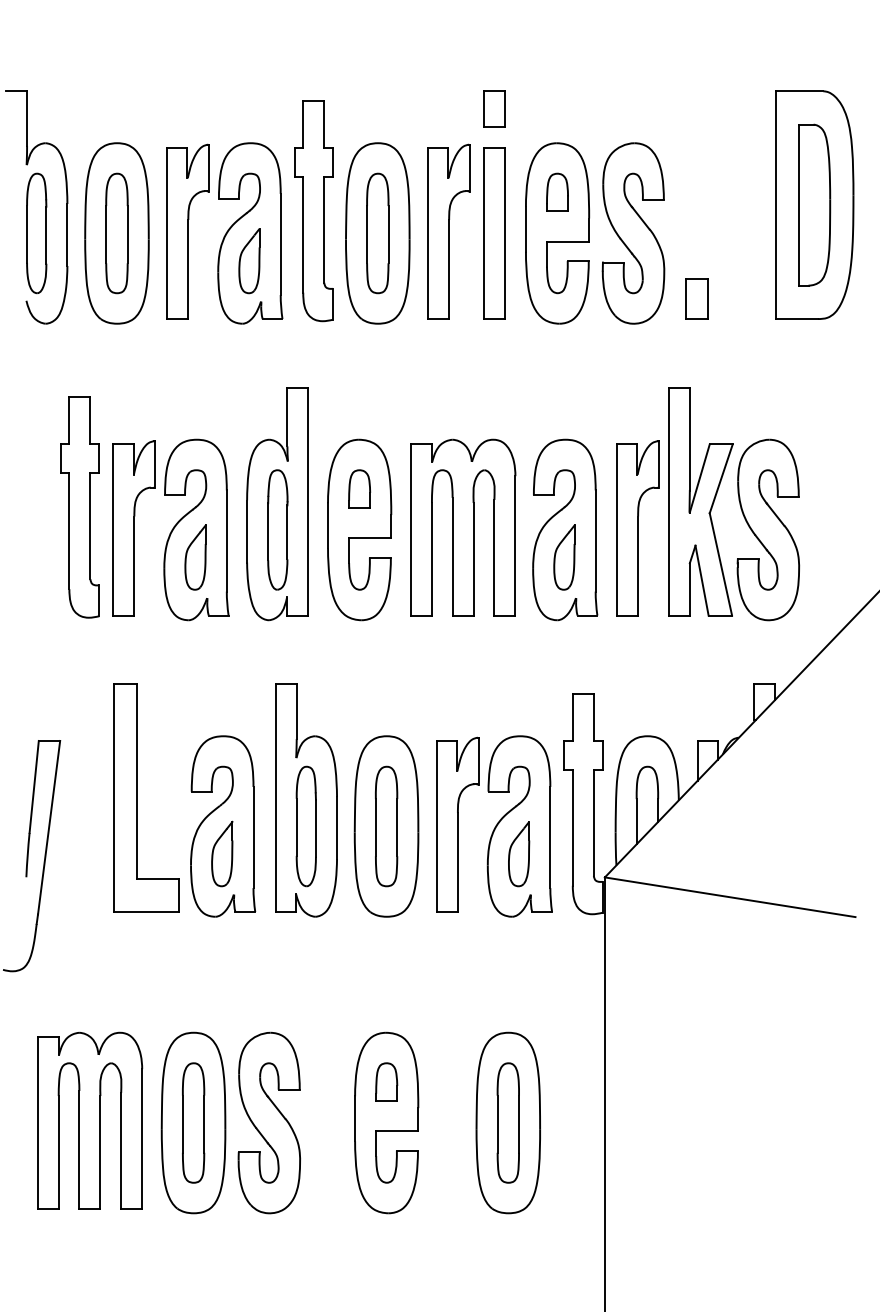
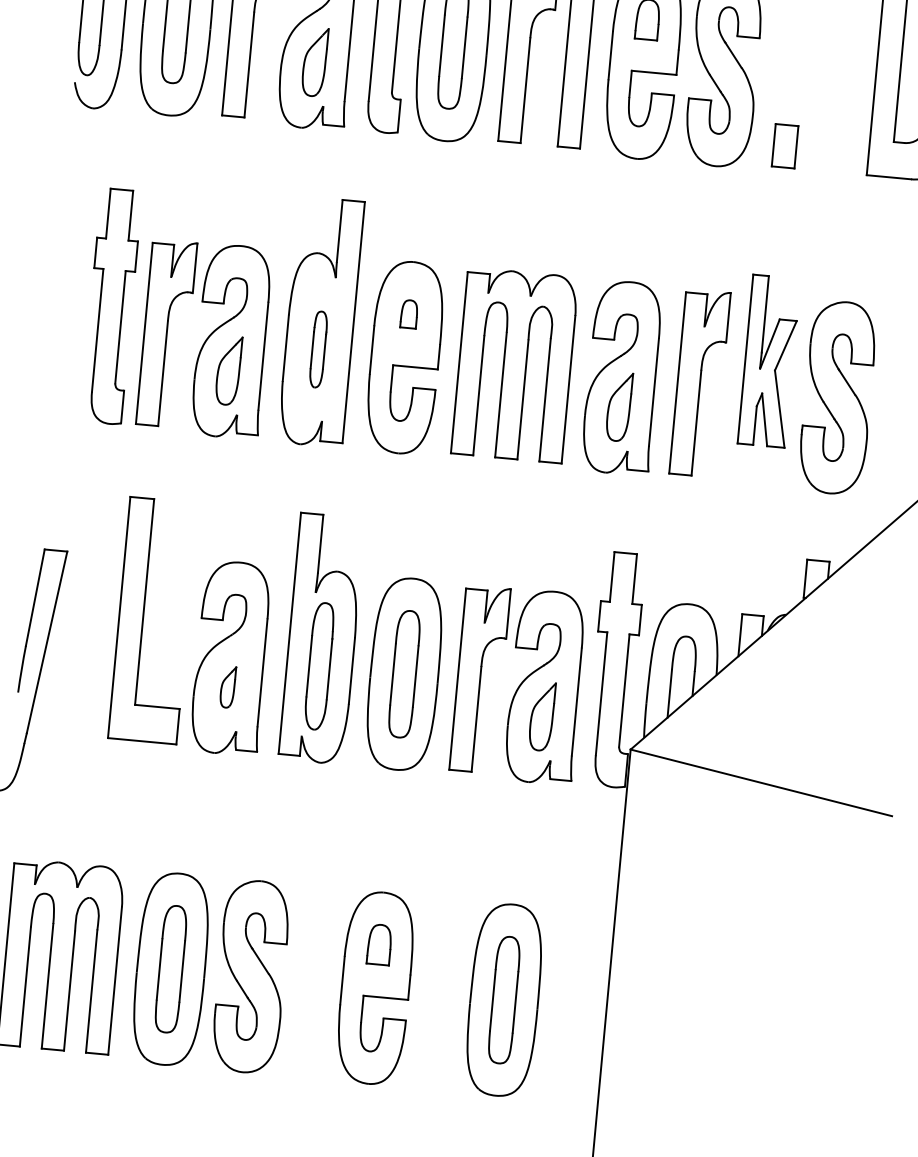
part: (359, 488) -> (409, 313), size x0.7
part: (700, 501) -> (768, 360), size x0.7
part: (277, 529) -> (318, 349), size x0.6
part: (222, 853) -> (228, 686), size x0.6

